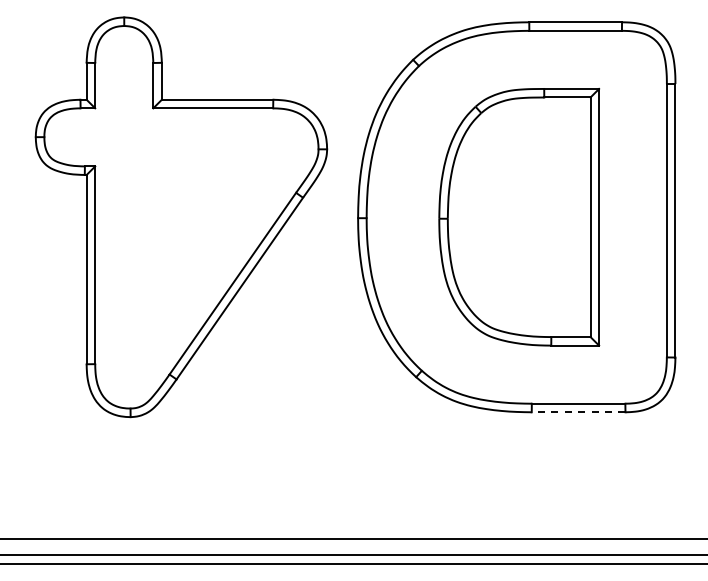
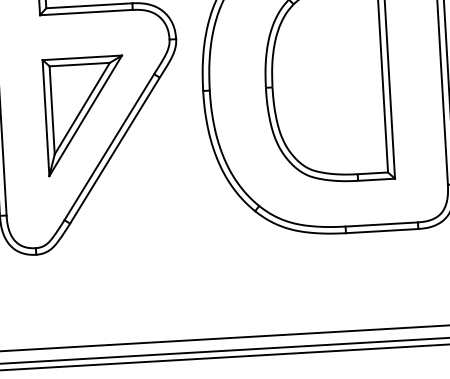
part: (204, 241) -> (85, 115), added
line: (578, 412) -> (382, 231), dashed -> solid

